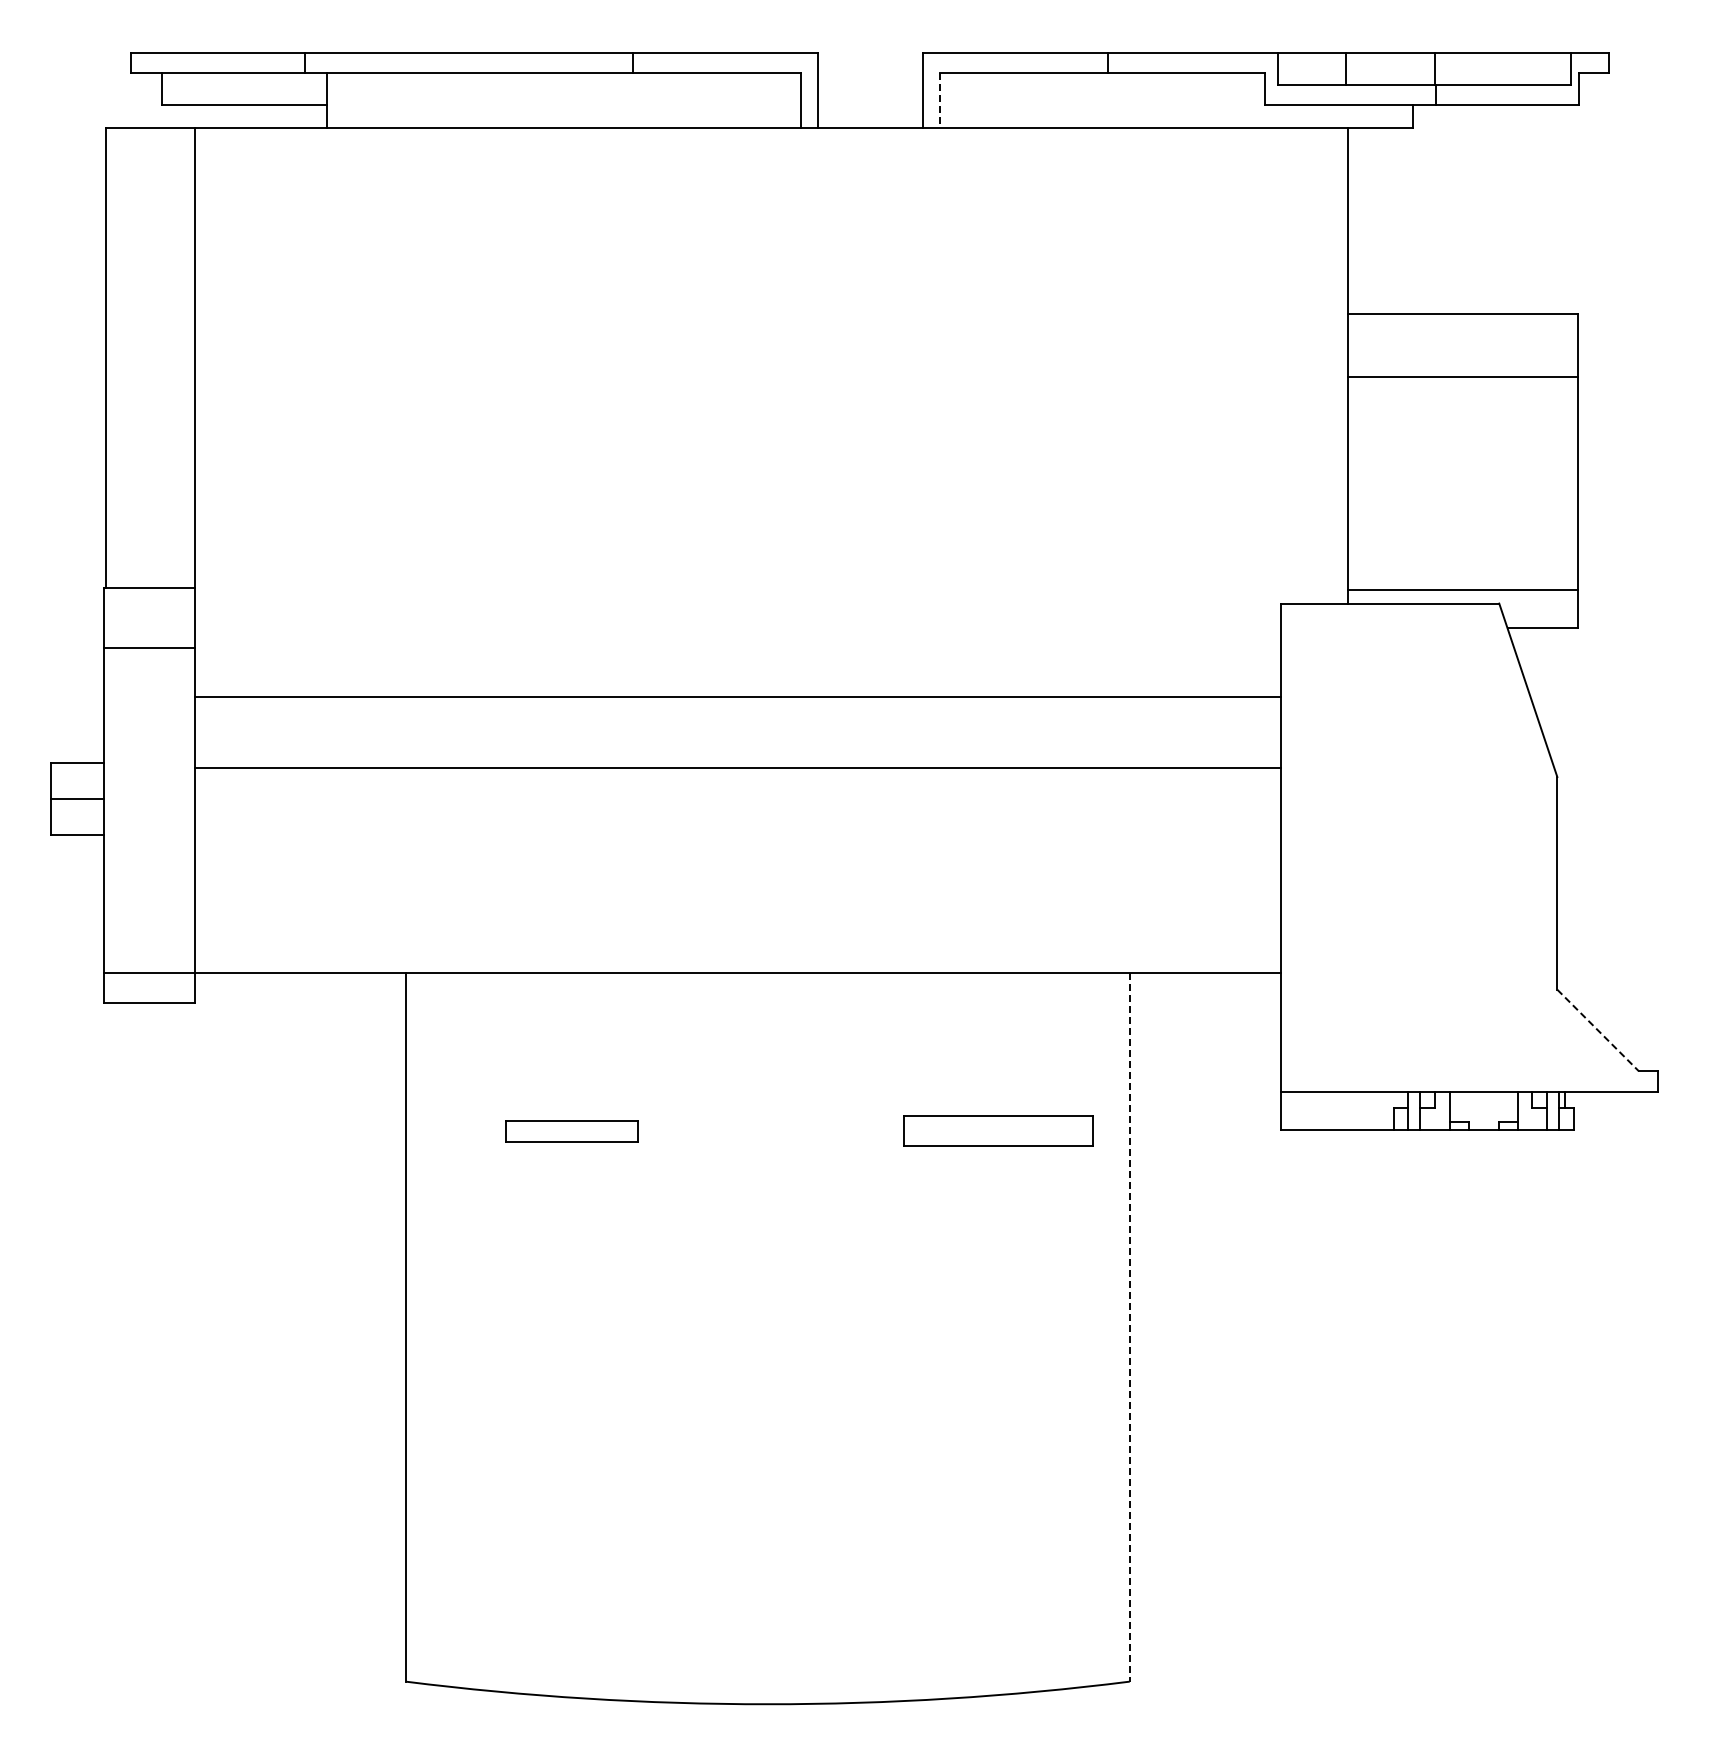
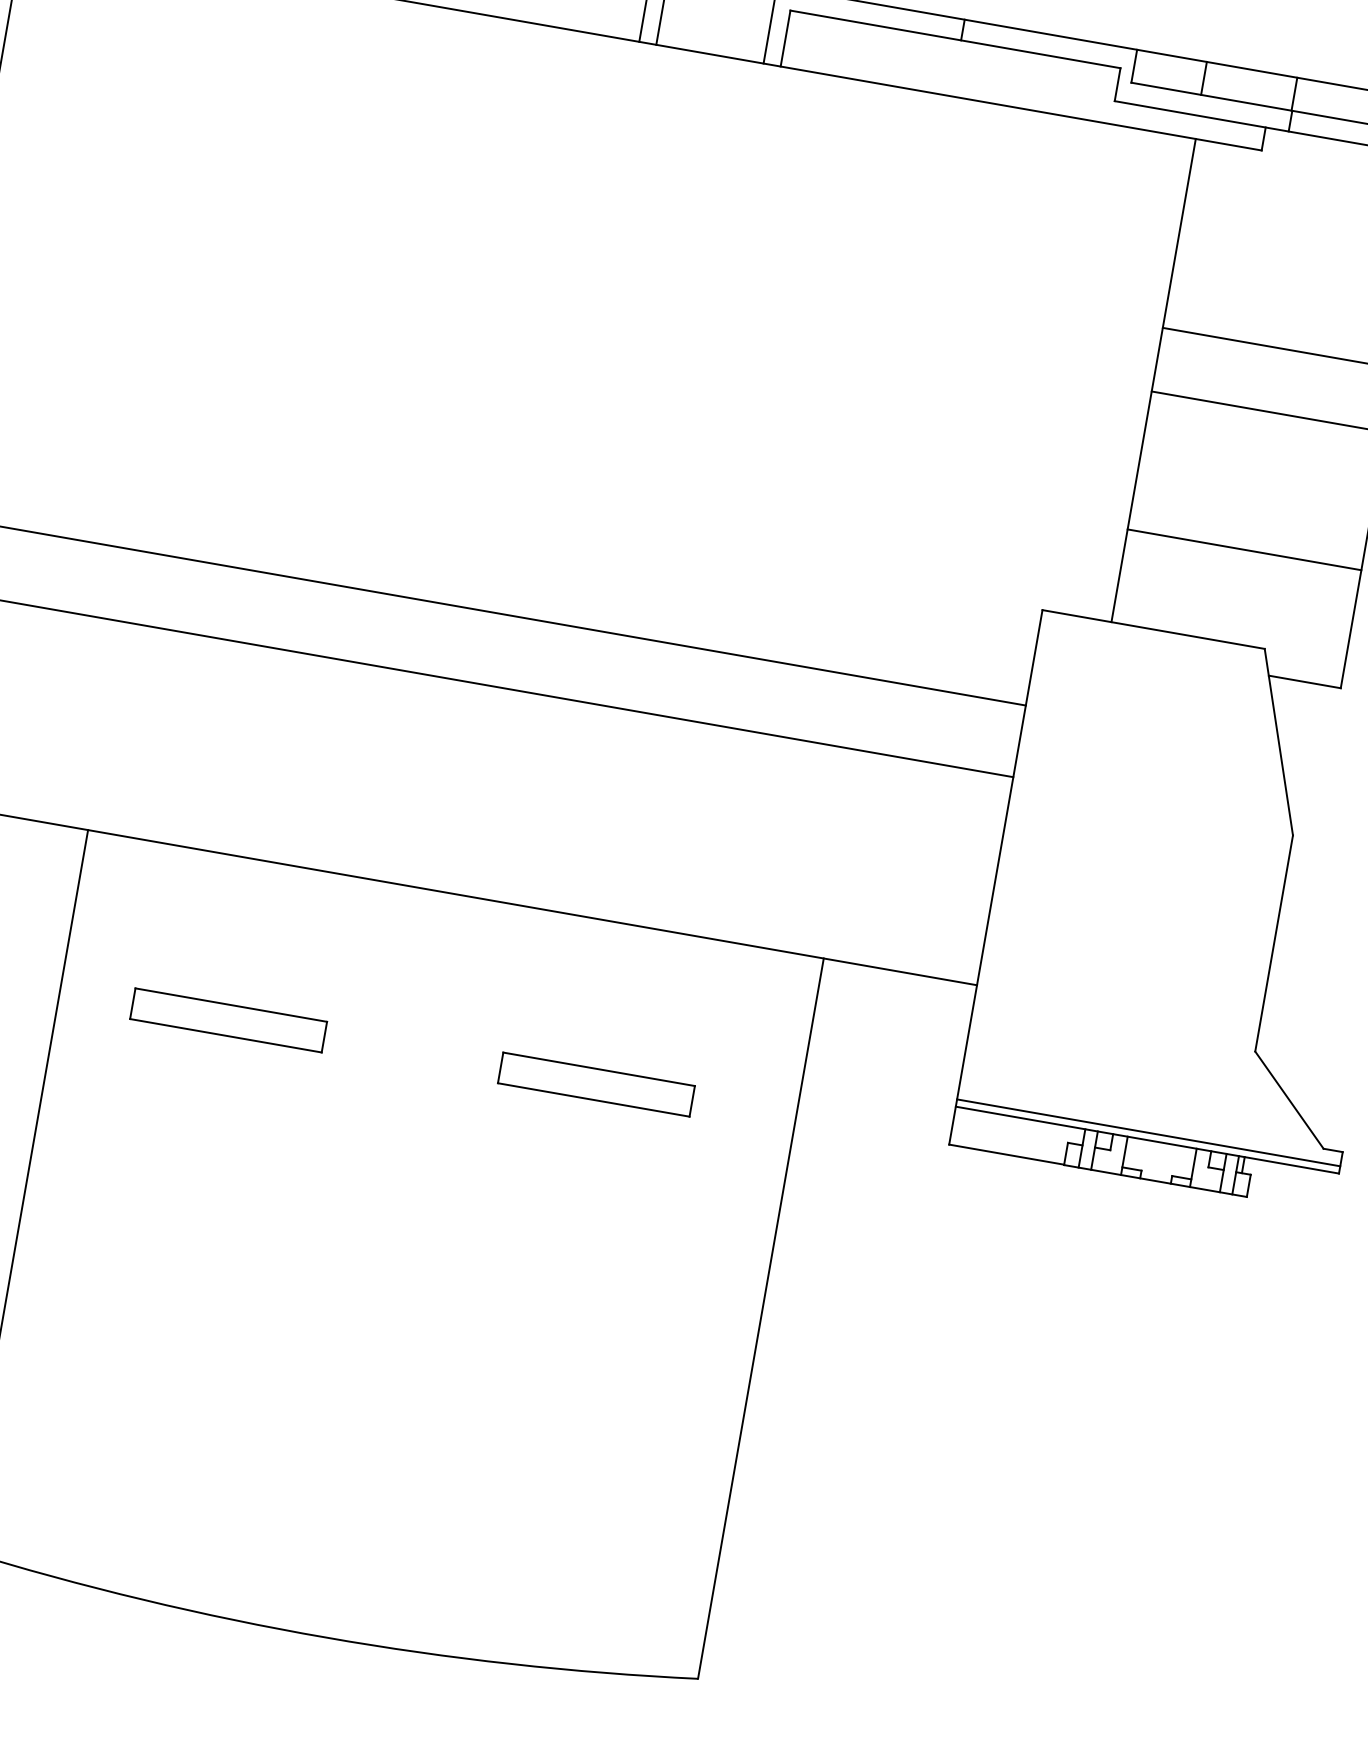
line: (939, 100) -> (785, 38), dashed -> solid
line: (1463, 590) -> (1244, 549), moved
line: (1598, 1030) -> (1289, 1100), dashed -> solid
line: (1468, 1085) -> (1148, 1133), added
part: (571, 1130) -> (228, 1019), size x1.43
part: (998, 1130) -> (596, 1083), moved
line: (1129, 1327) -> (760, 1318), dashed -> solid

